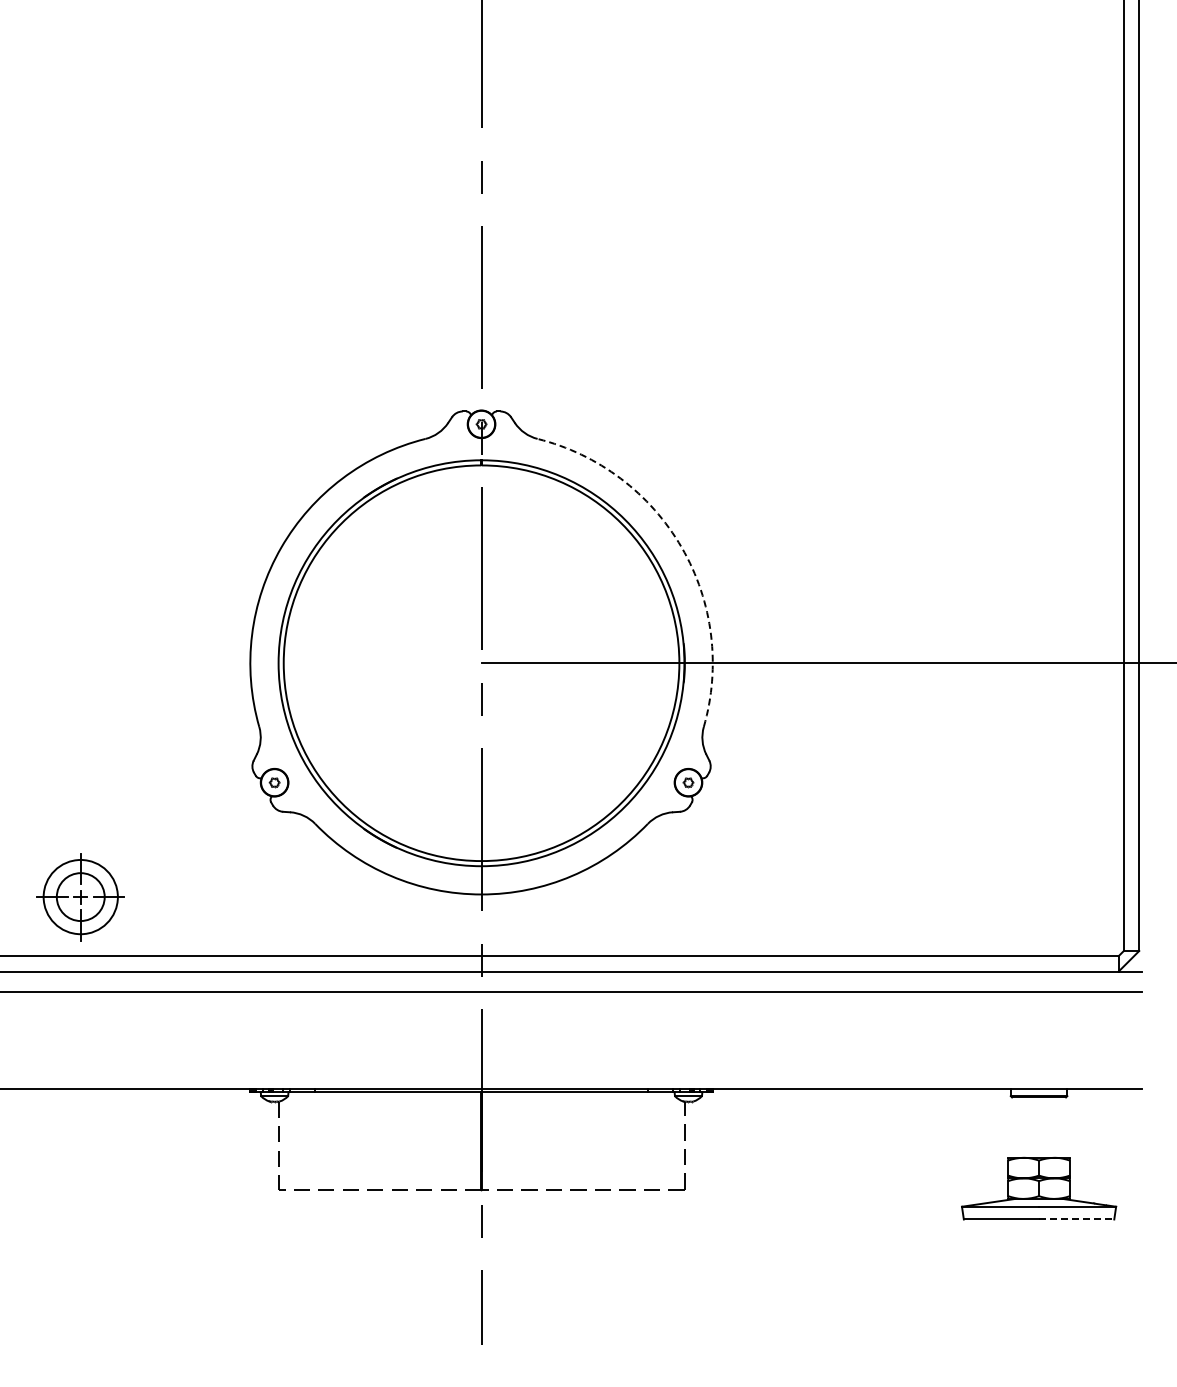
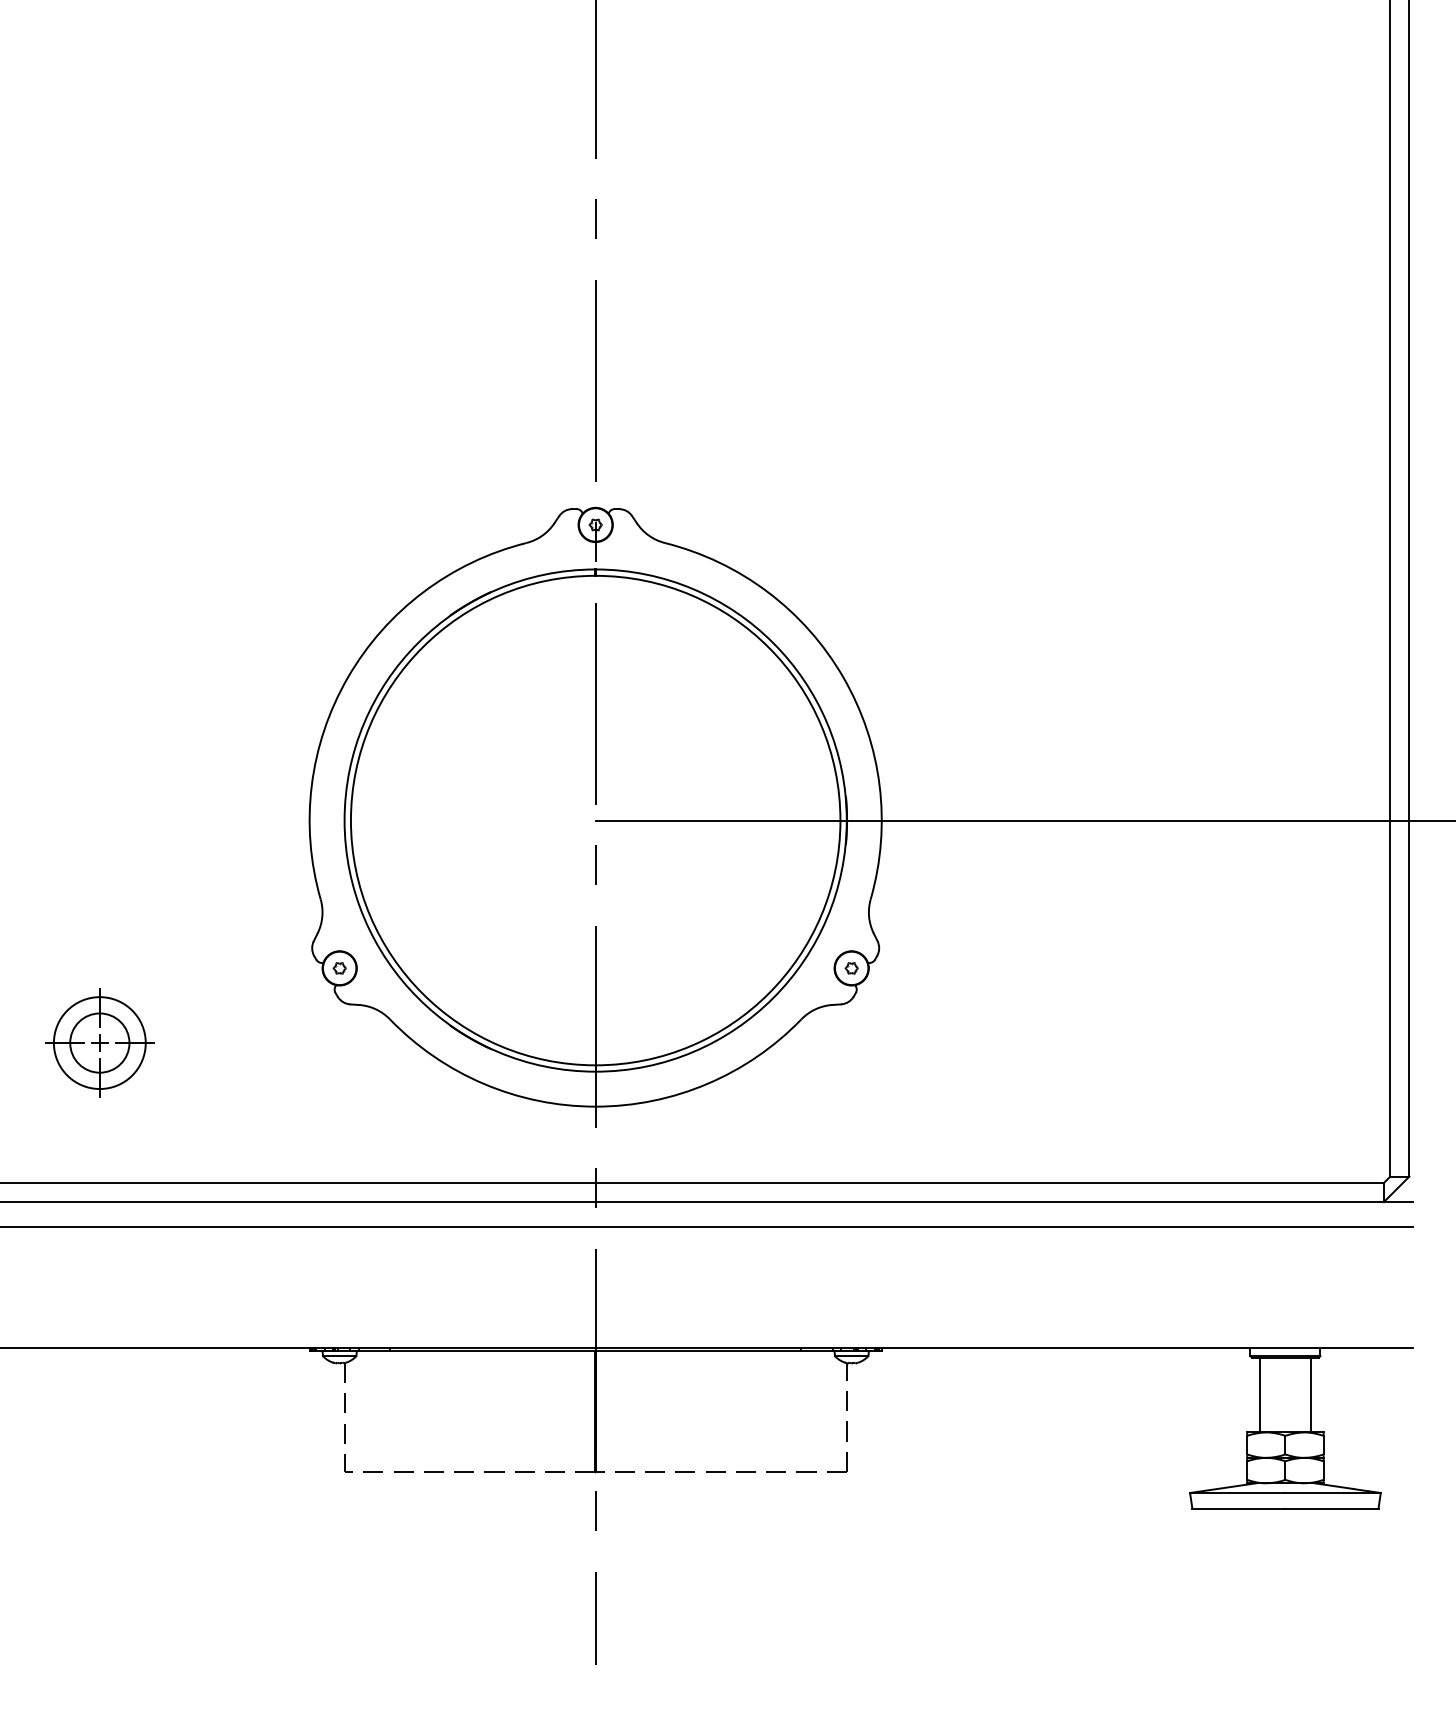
arc: (681, 547) -> (843, 677), dashed -> solid
part: (80, 897) -> (99, 1043), moved
line: (1018, 1127) -> (1259, 1394), added
line: (1059, 1127) -> (1310, 1394), added
line: (1076, 1219) -> (1331, 1508), dashed -> solid

